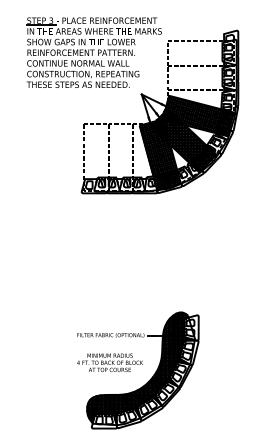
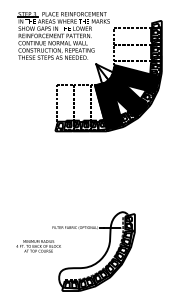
text: (109, 362) -> (38, 246), moved
hatch: (140, 368) -> (95, 250), removed

